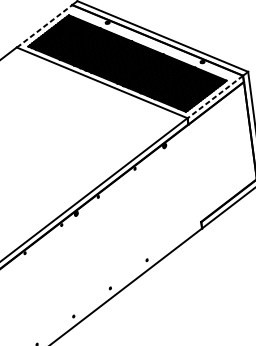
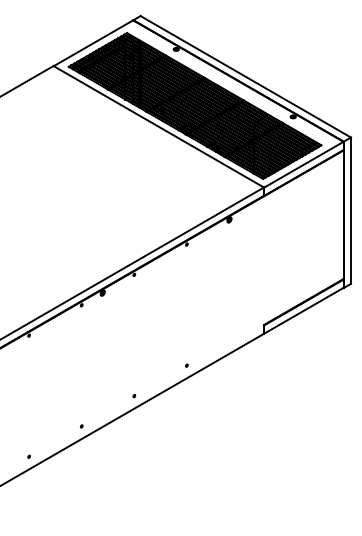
line: (44, 26) -> (93, 43), dashed -> solid
line: (215, 96) -> (303, 164), dashed -> solid

